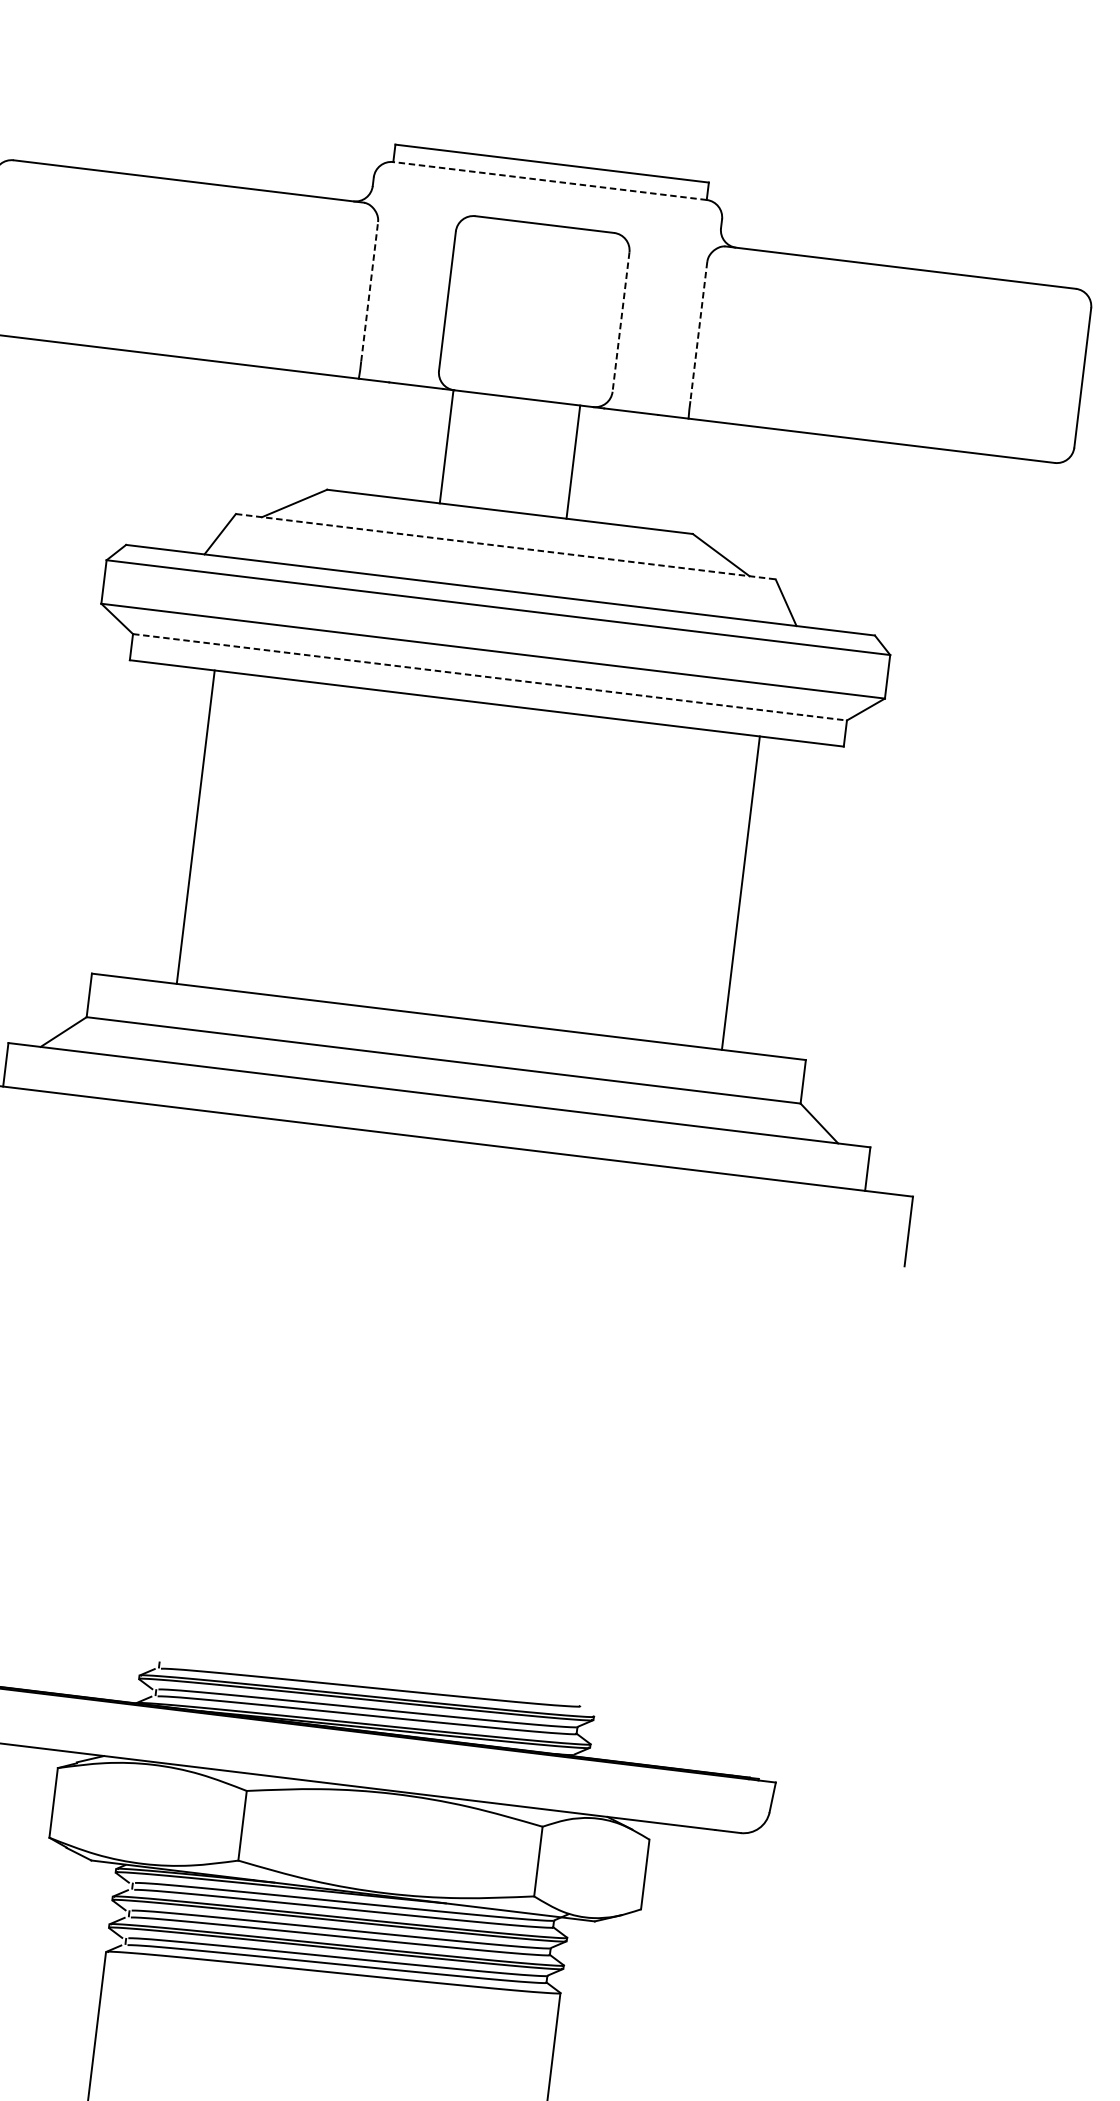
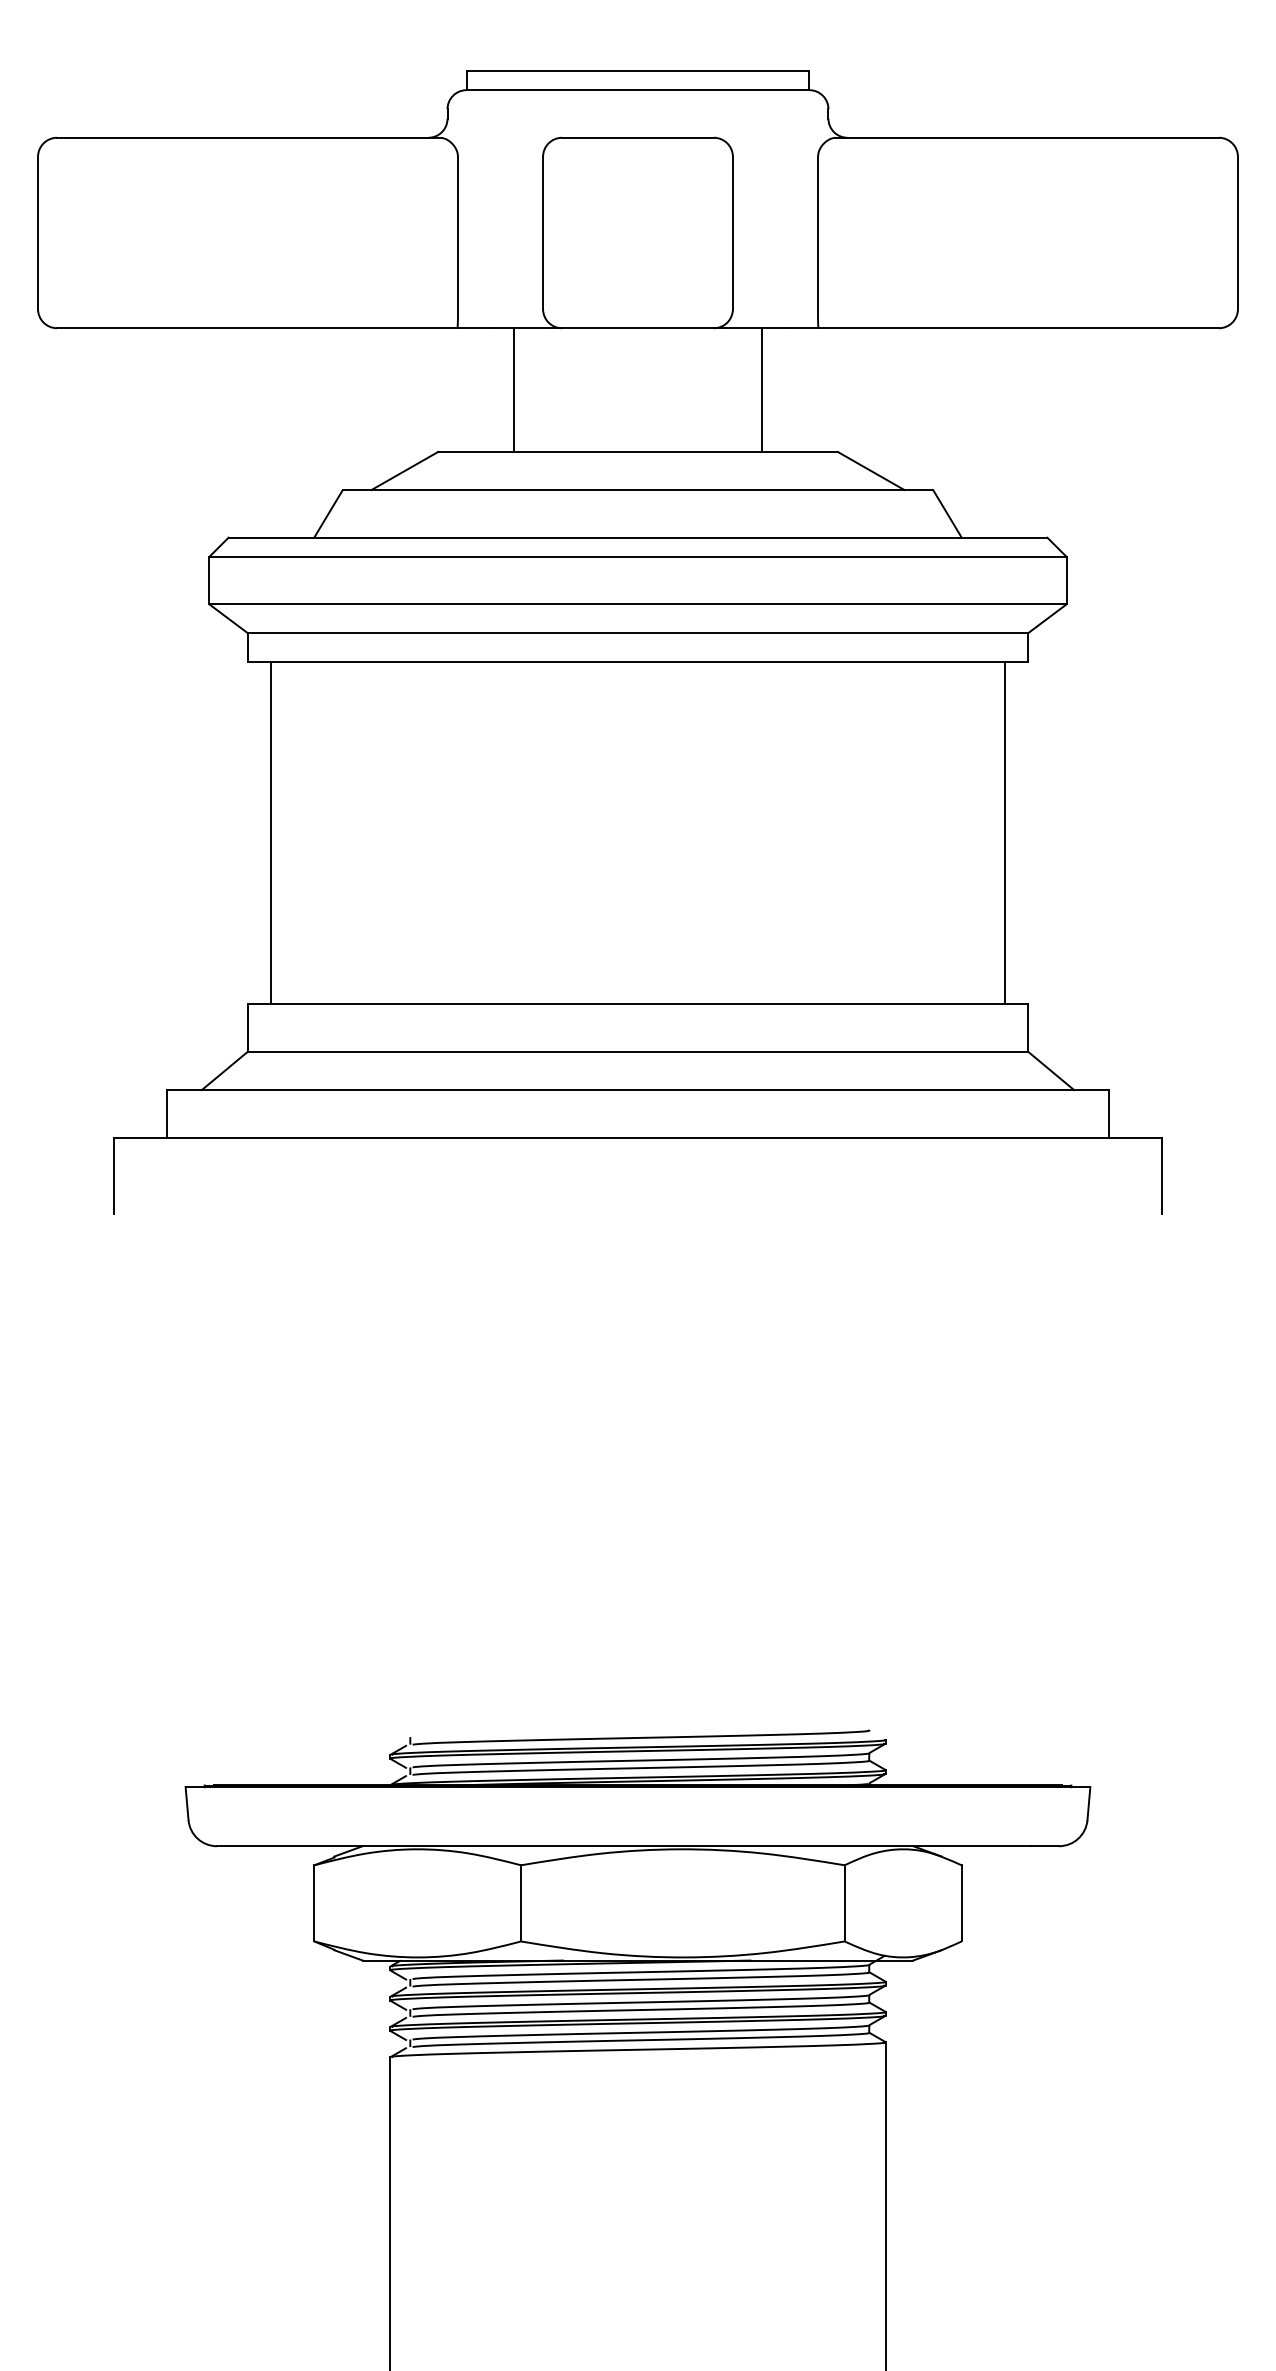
line: (549, 181) -> (637, 90), dashed -> solid
line: (369, 291) -> (457, 232), dashed -> solid
line: (620, 322) -> (732, 233), dashed -> solid
line: (699, 332) -> (818, 233), dashed -> solid
line: (446, 447) -> (514, 390), moved
line: (573, 462) -> (761, 390), moved
line: (506, 547) -> (638, 490), dashed -> solid
line: (490, 676) -> (638, 632), dashed -> solid
line: (195, 826) -> (271, 832), moved
line: (740, 892) -> (1004, 832), moved

